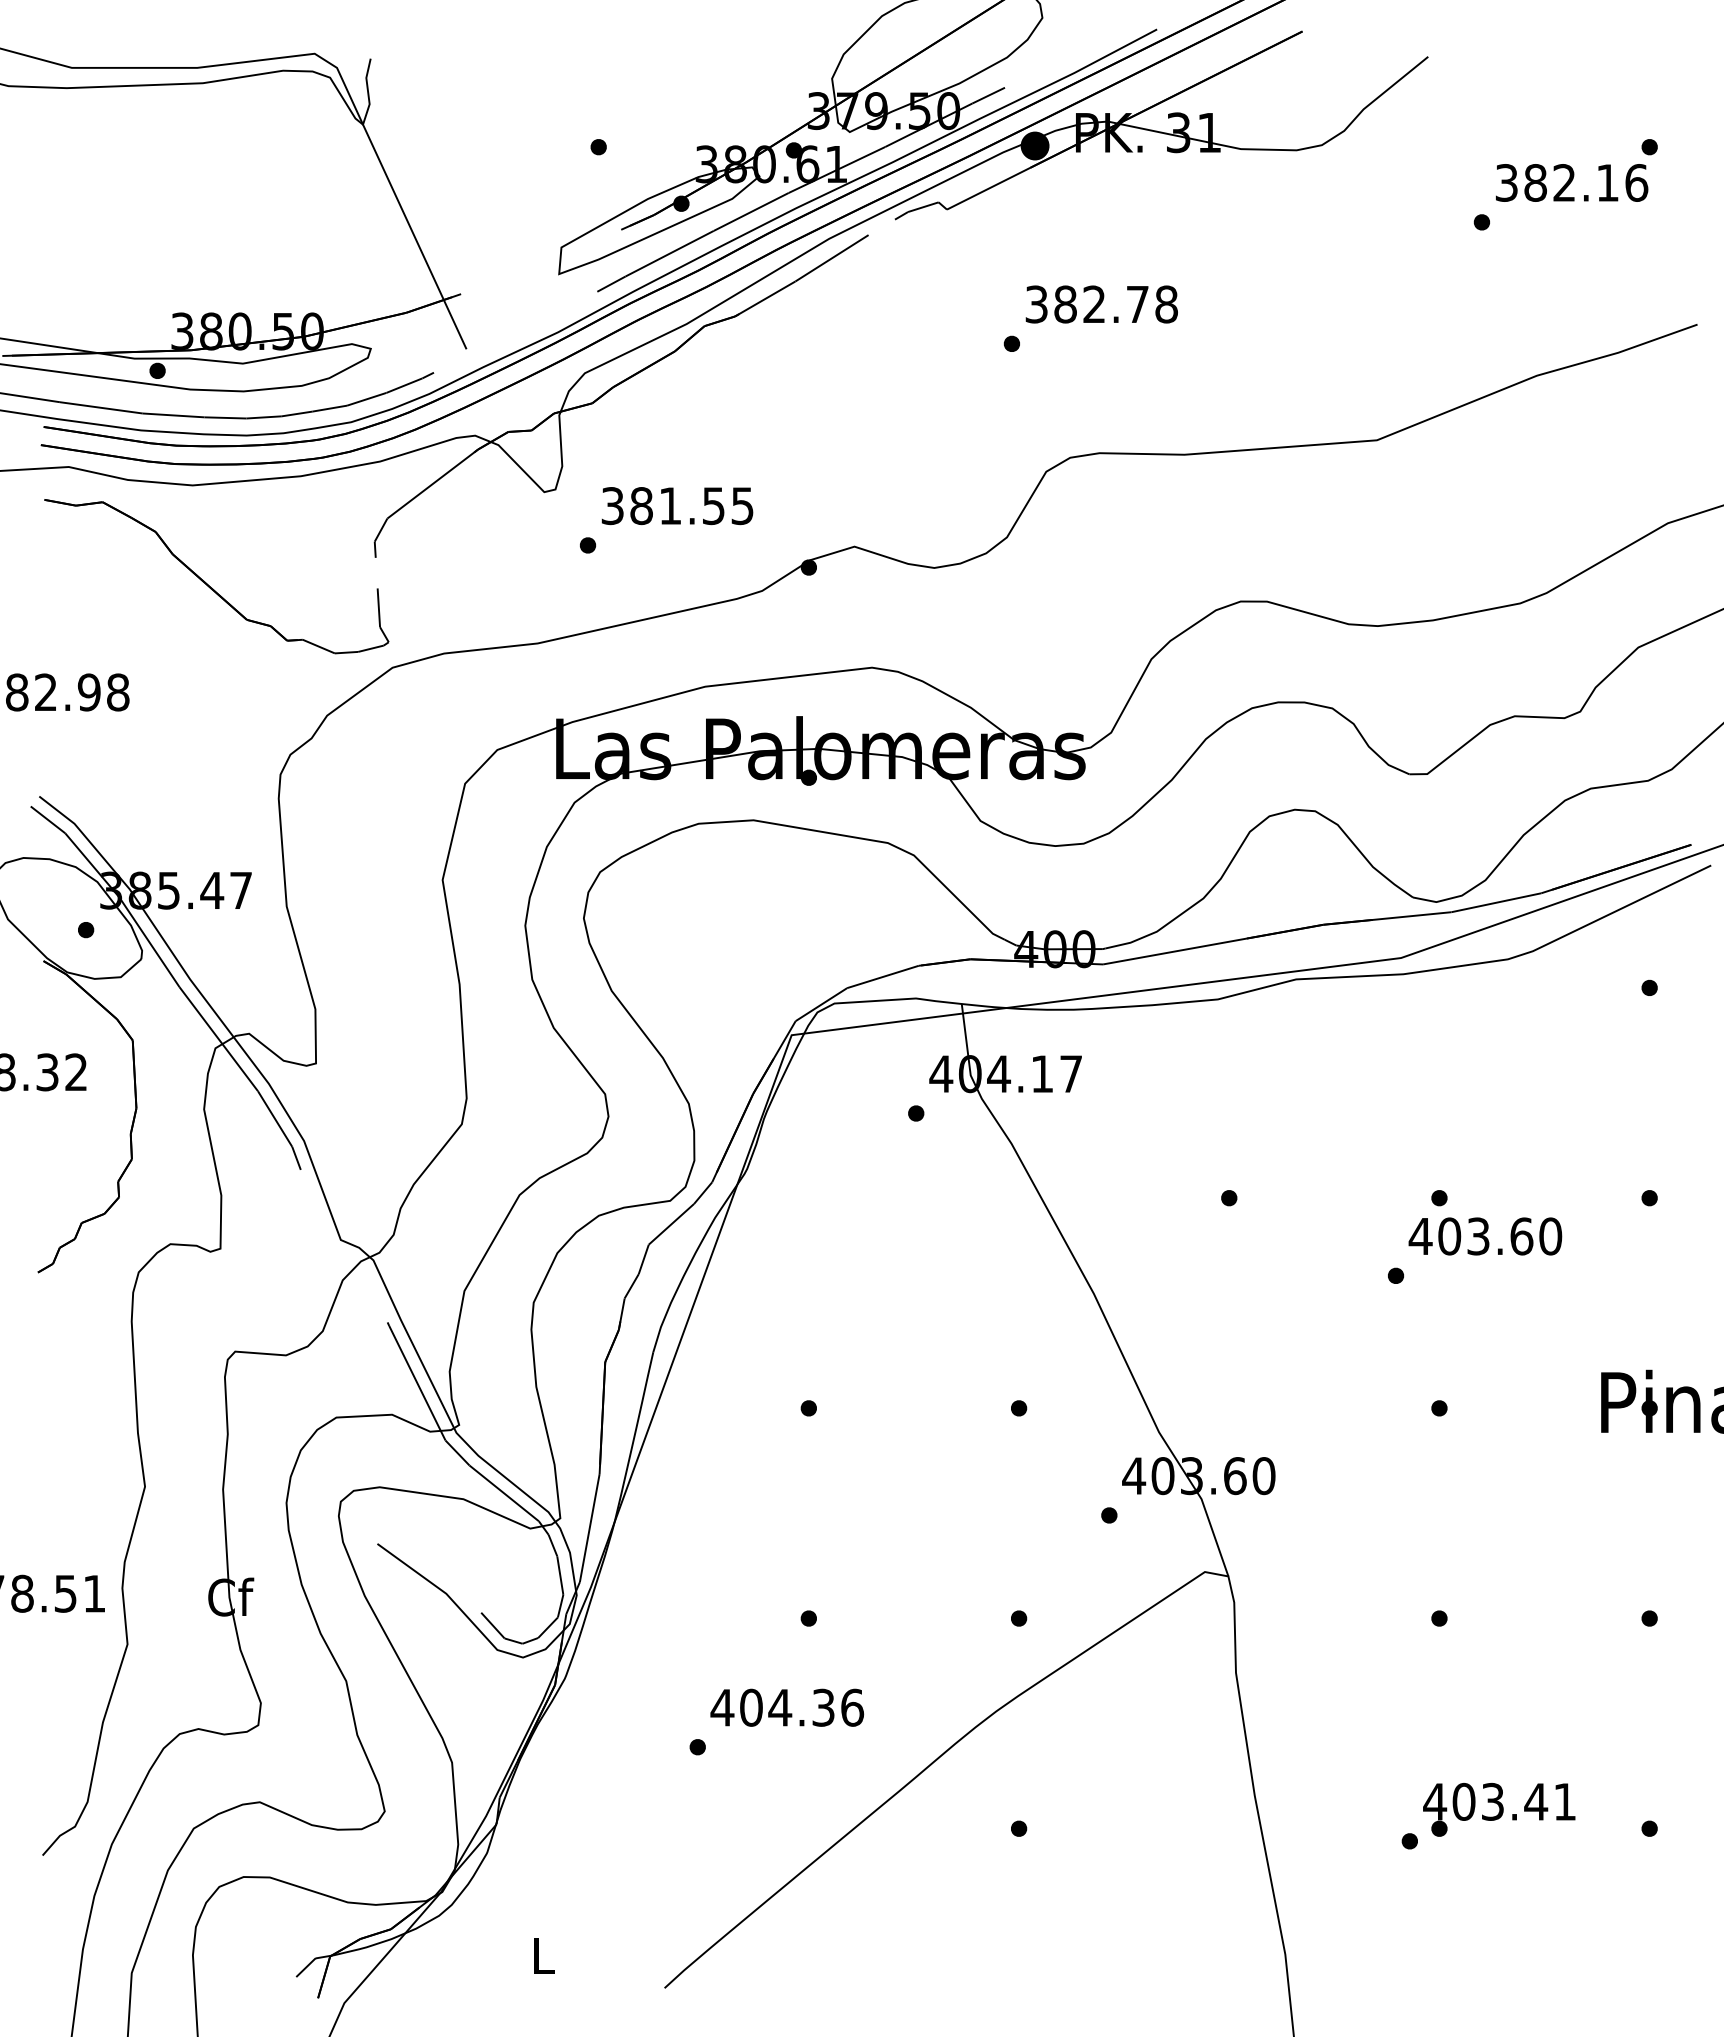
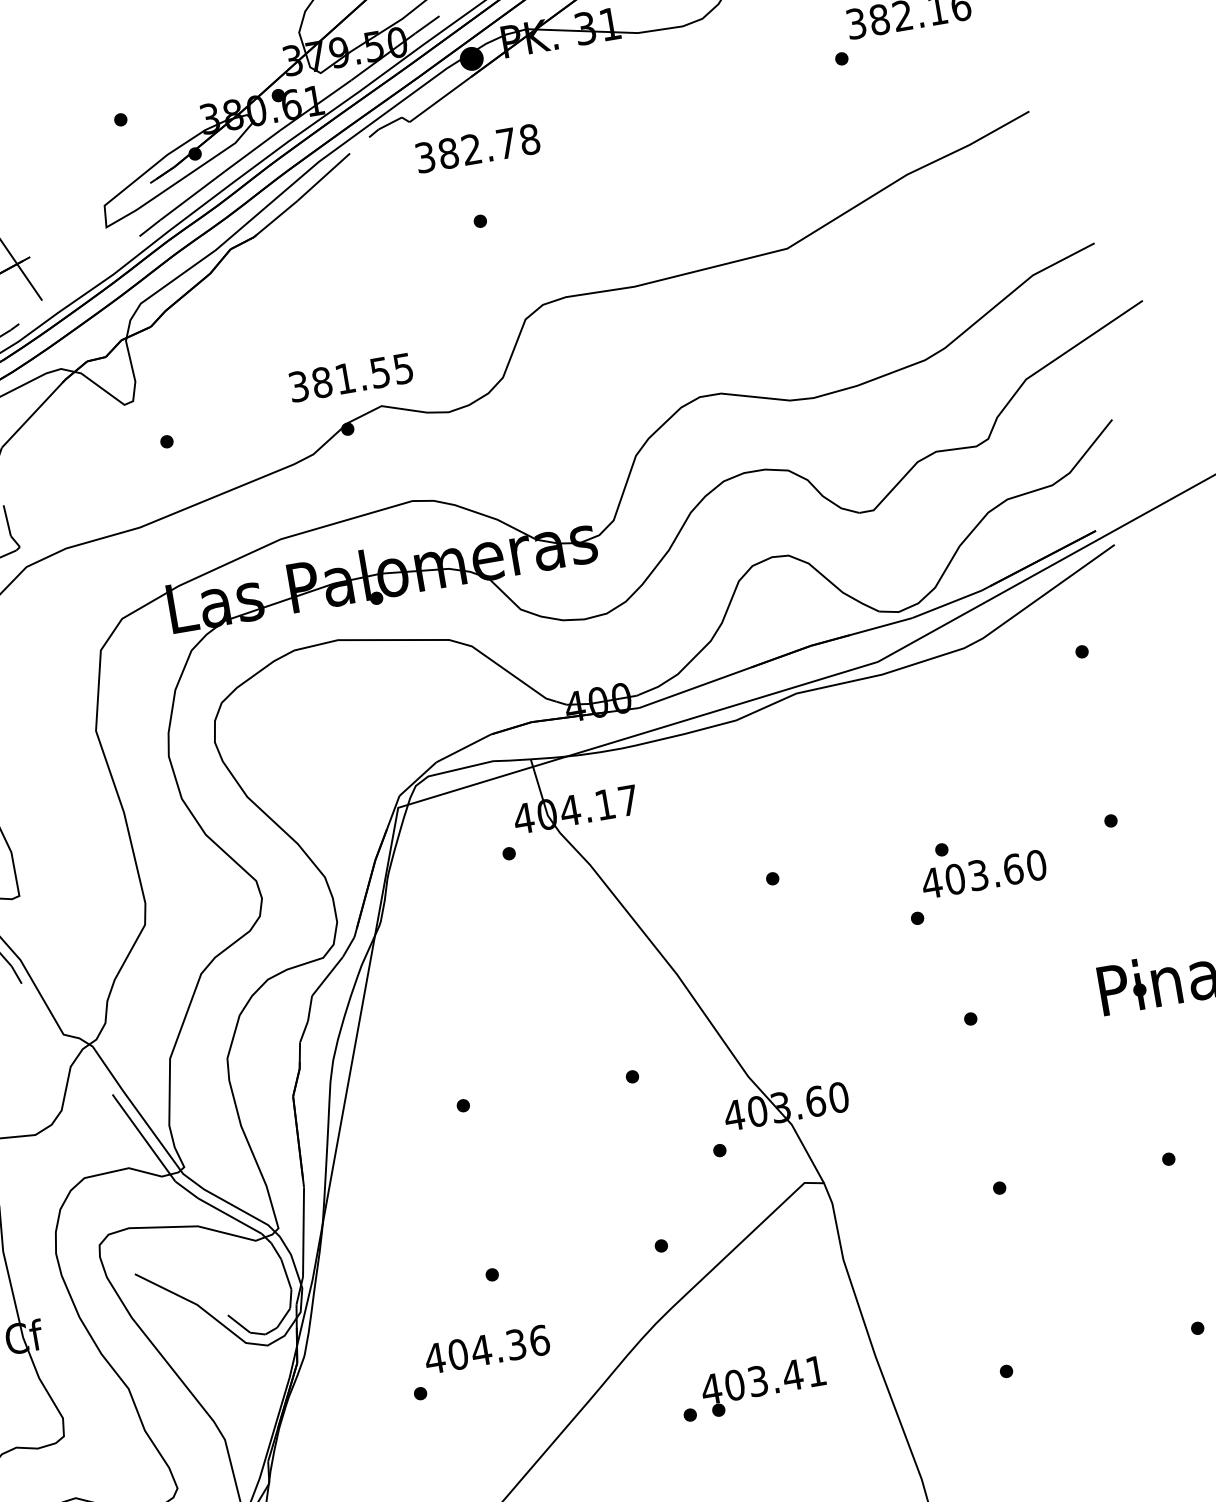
text: (1101, 304) -> (477, 148), moved
text: (677, 506) -> (351, 378), moved
text: (1499, 1809) -> (764, 1386), moved

